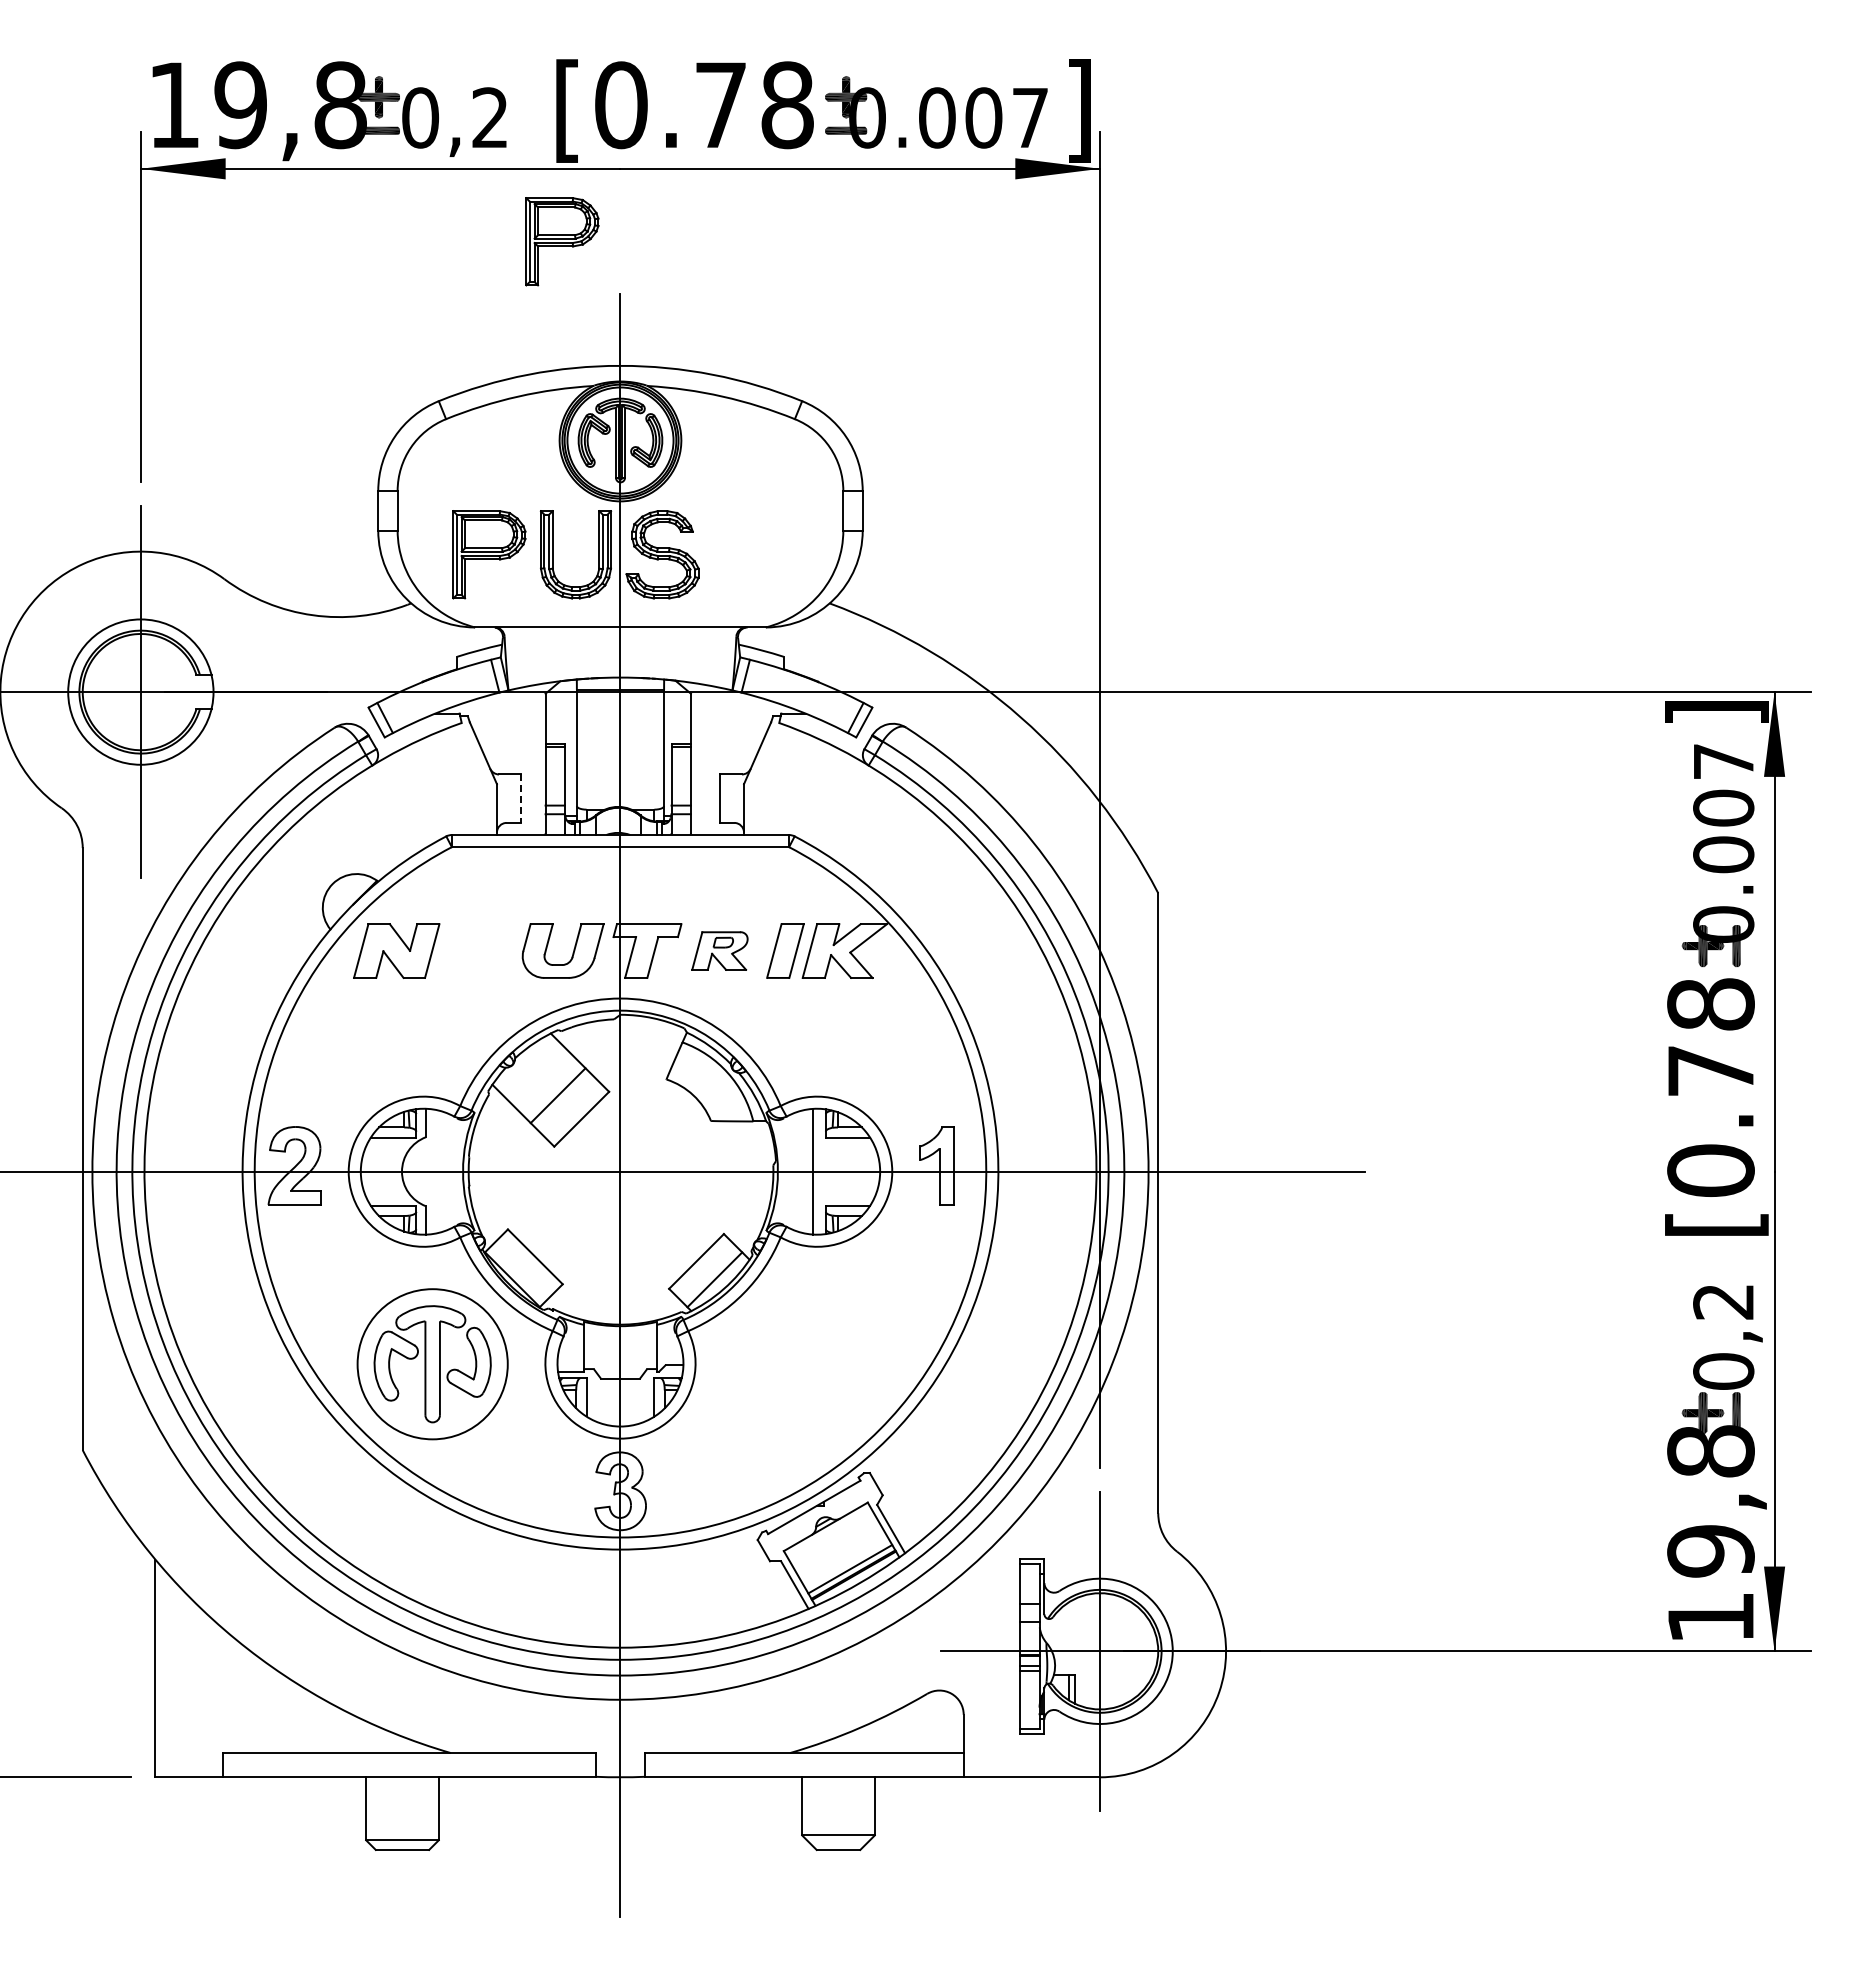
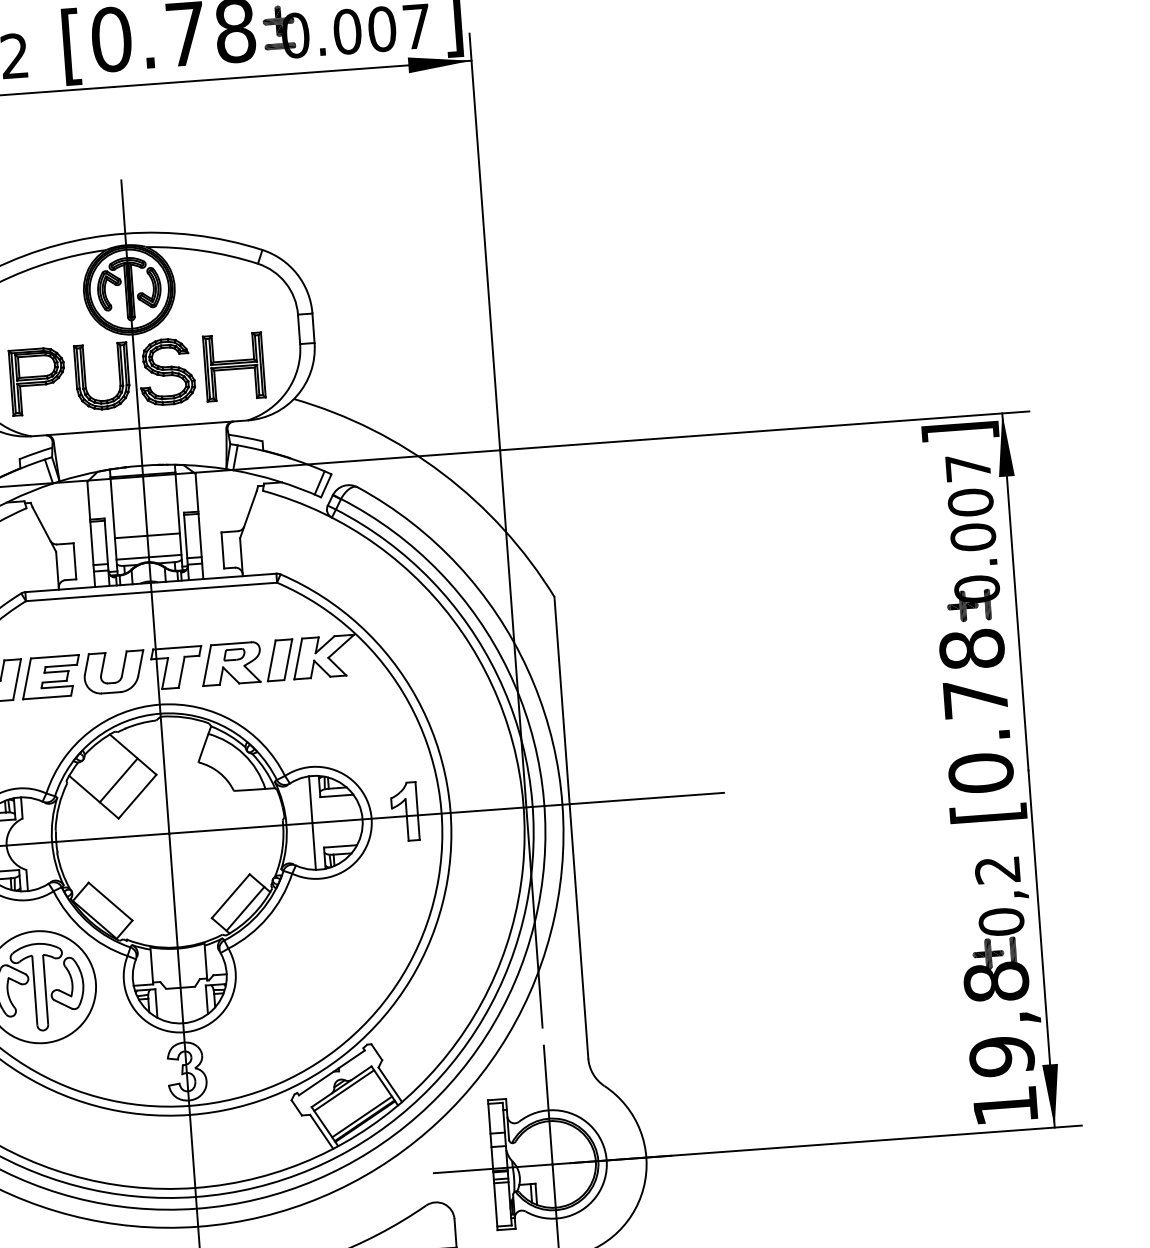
part: (562, 241) -> (75, 144), removed
part: (753, 554) -> (234, 366), added
line: (620, 771) -> (147, 535), added
line: (521, 799) -> (75, 561), dashed -> solid
line: (620, 800) -> (149, 557), added
part: (477, 950) -> (50, 676), added
part: (719, 950) -> (230, 663), size x1.43
line: (828, 1532) -> (343, 1090), added

